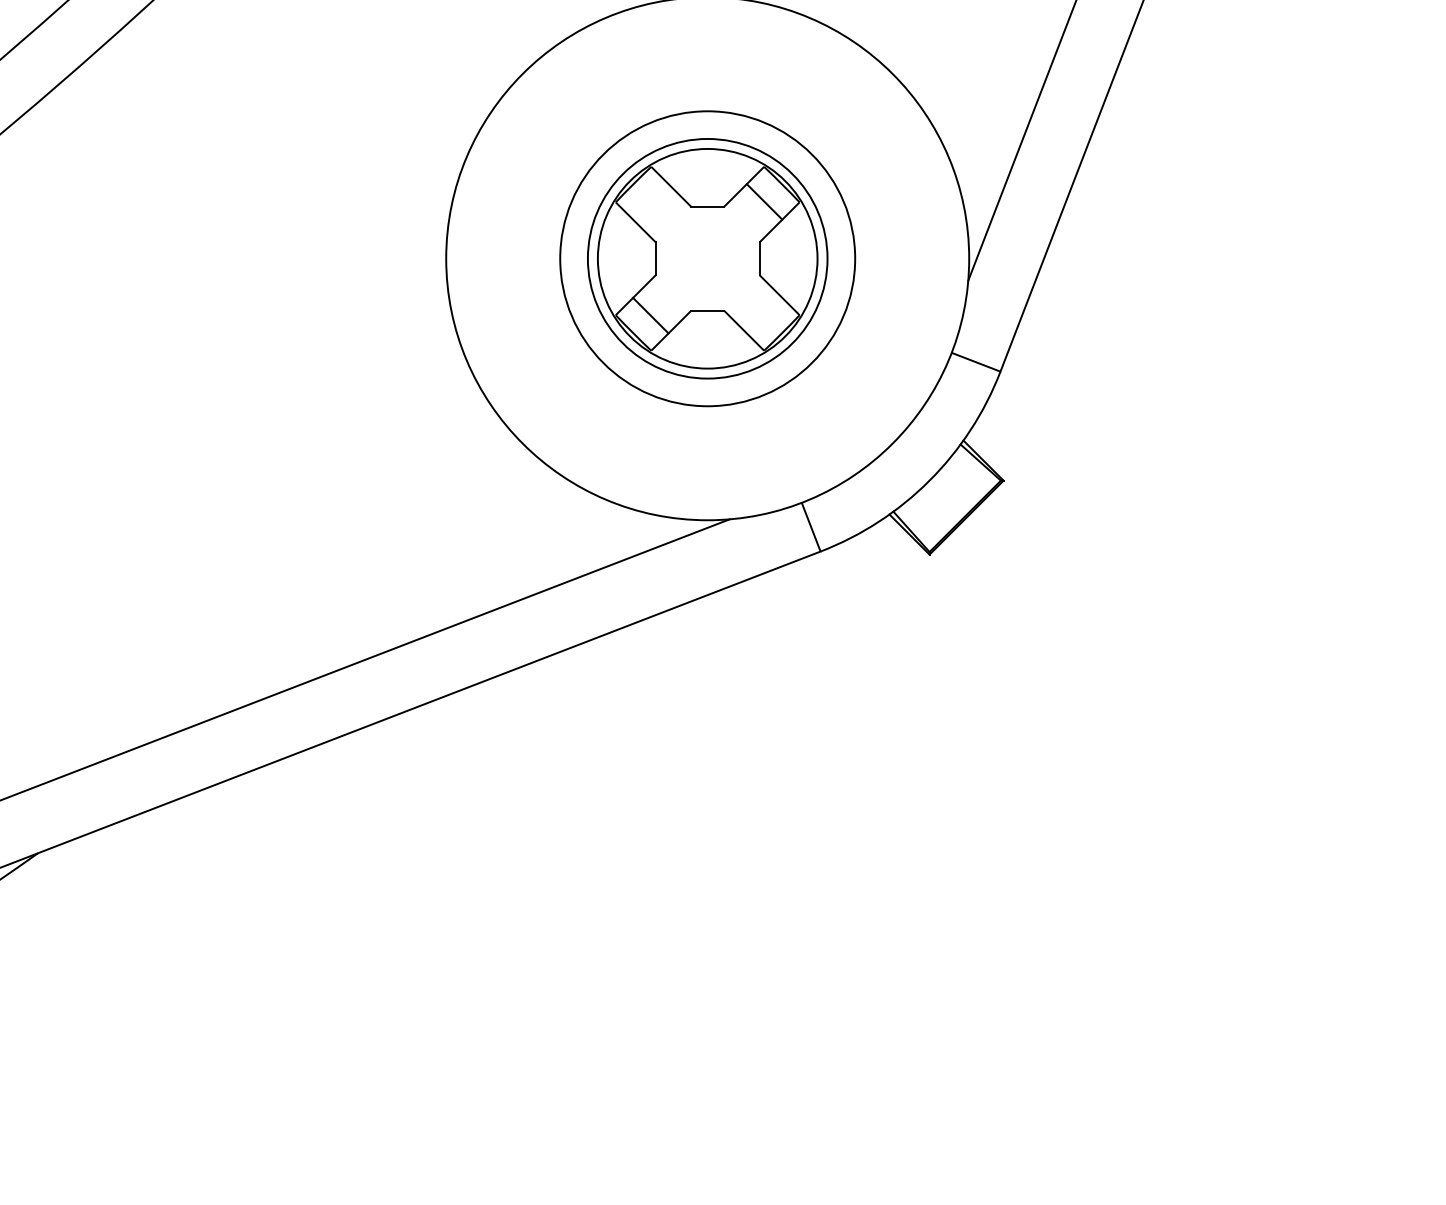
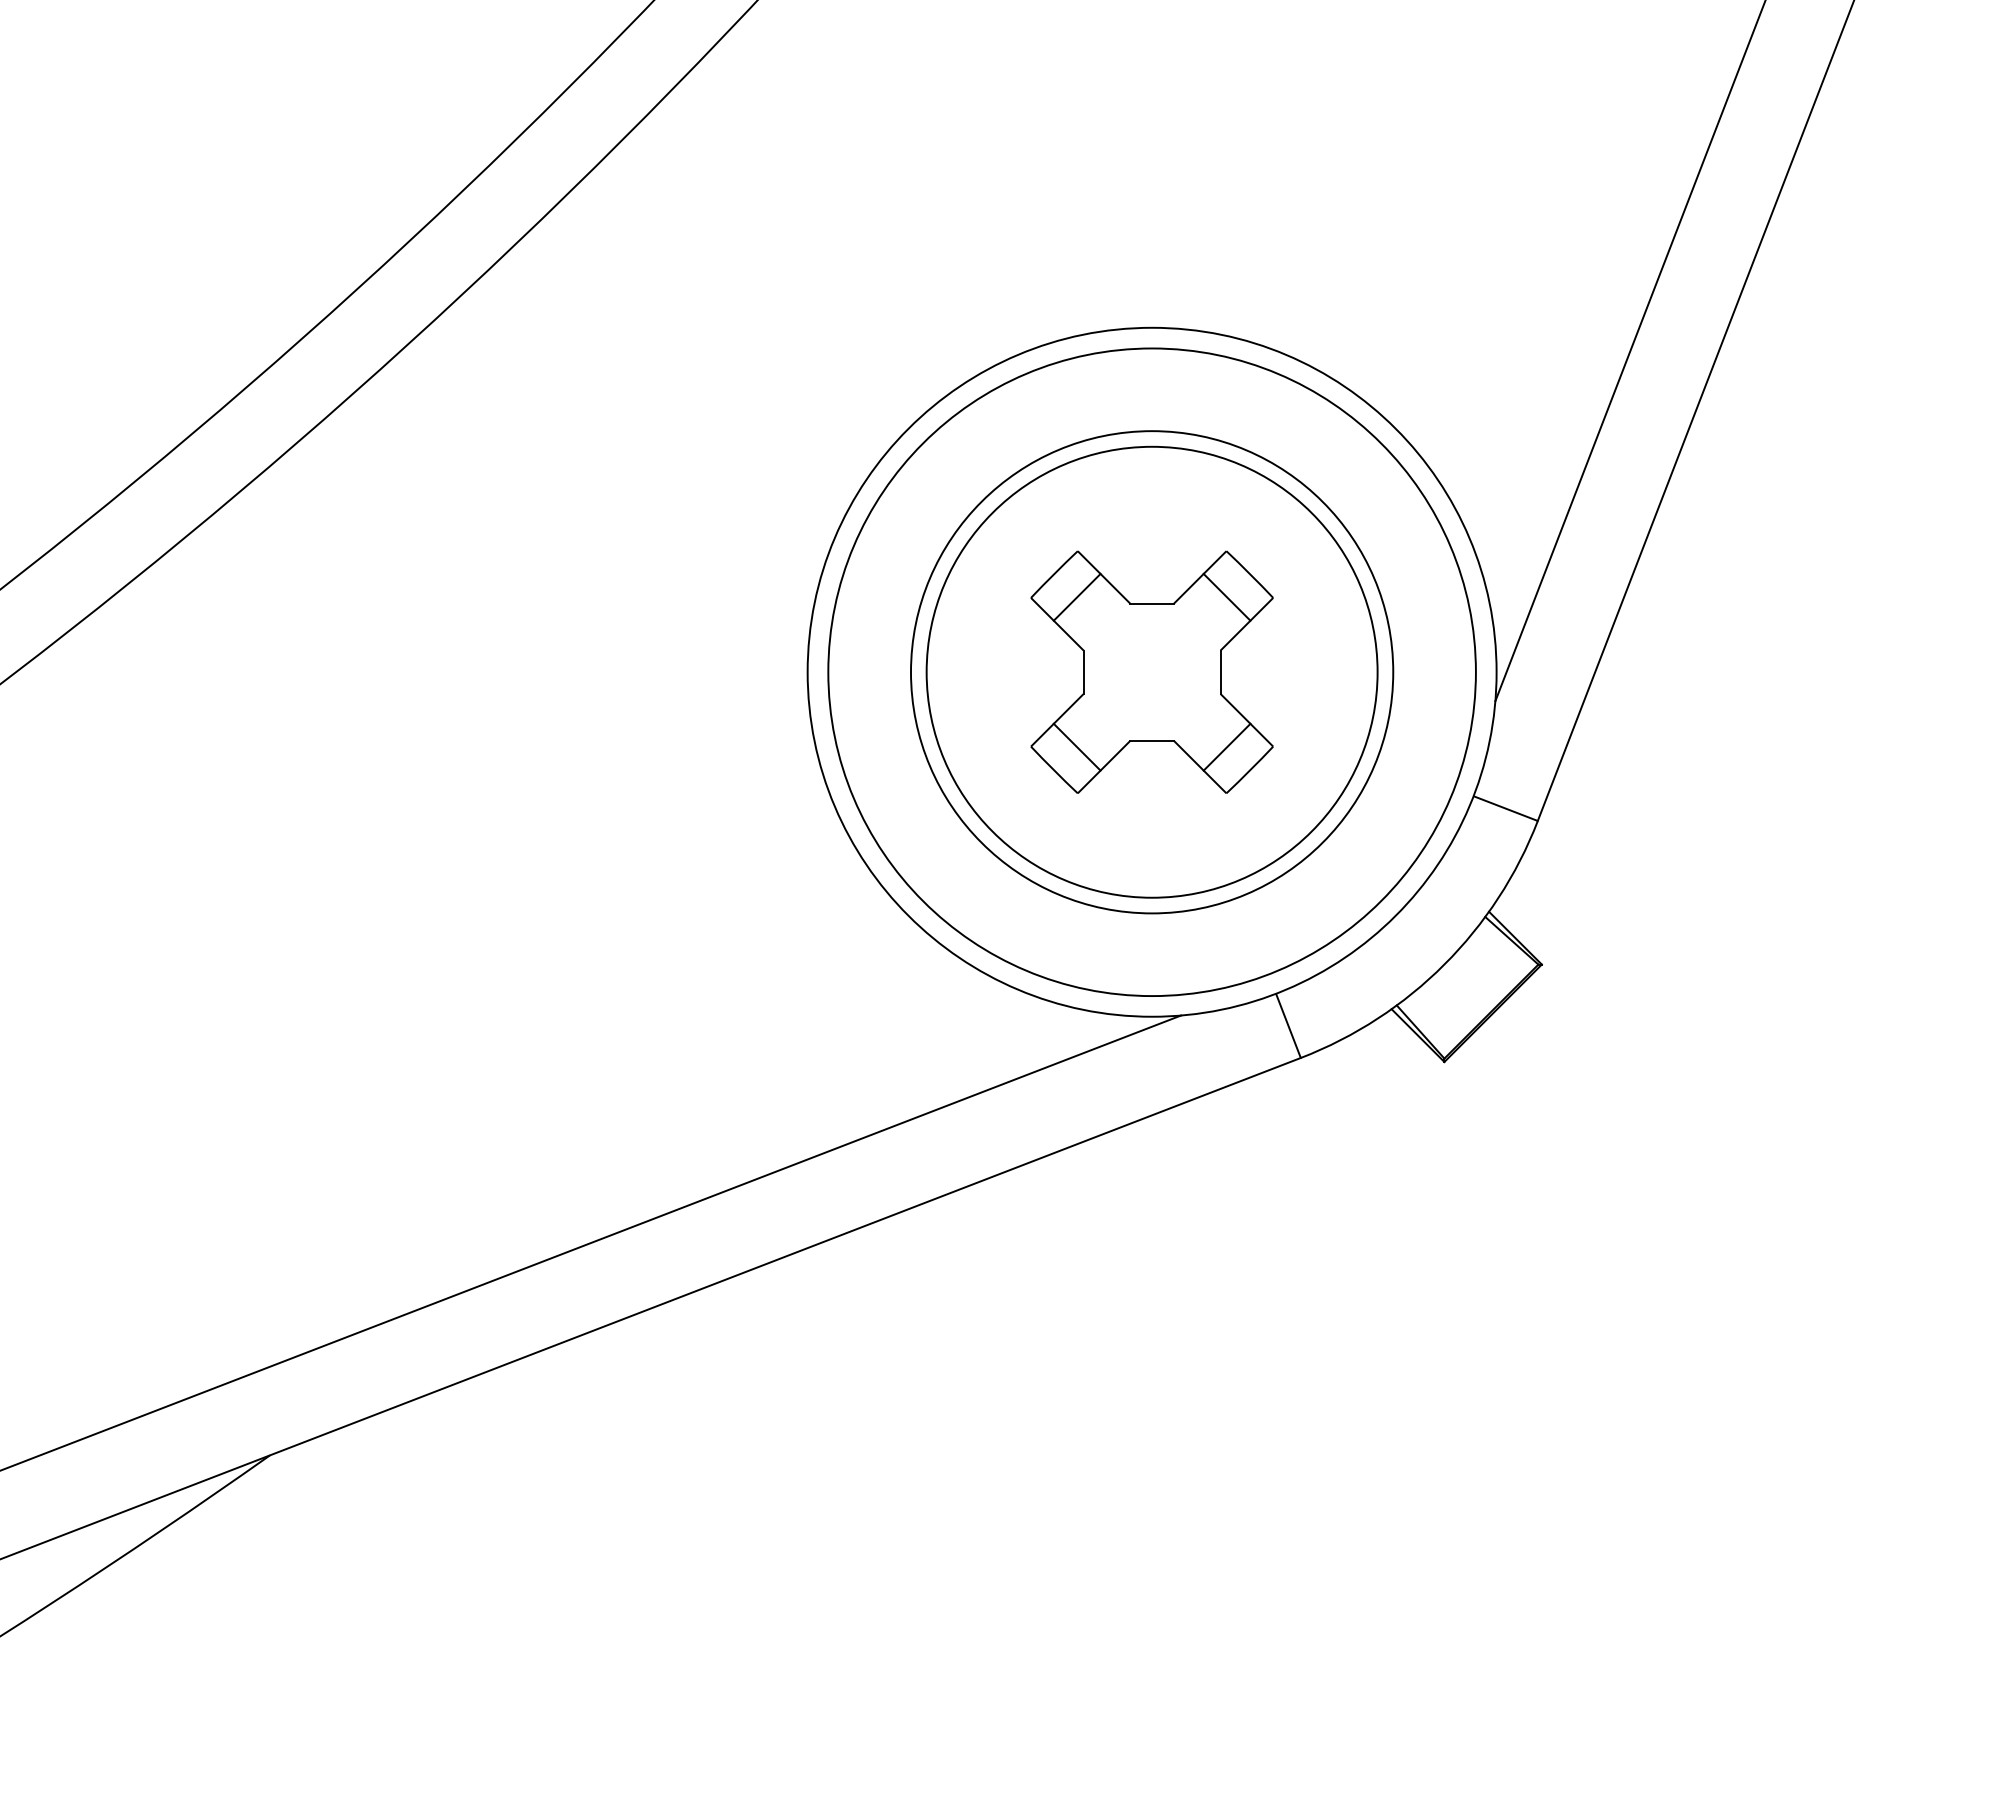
line: (650, 201) -> (1076, 596), added
circle: (707, 258) -> (1151, 671), size x1.43
circle: (707, 258) -> (1151, 672), size x1.67
circle: (707, 258) -> (1152, 672), size x1.67
line: (764, 315) -> (1226, 746), added

